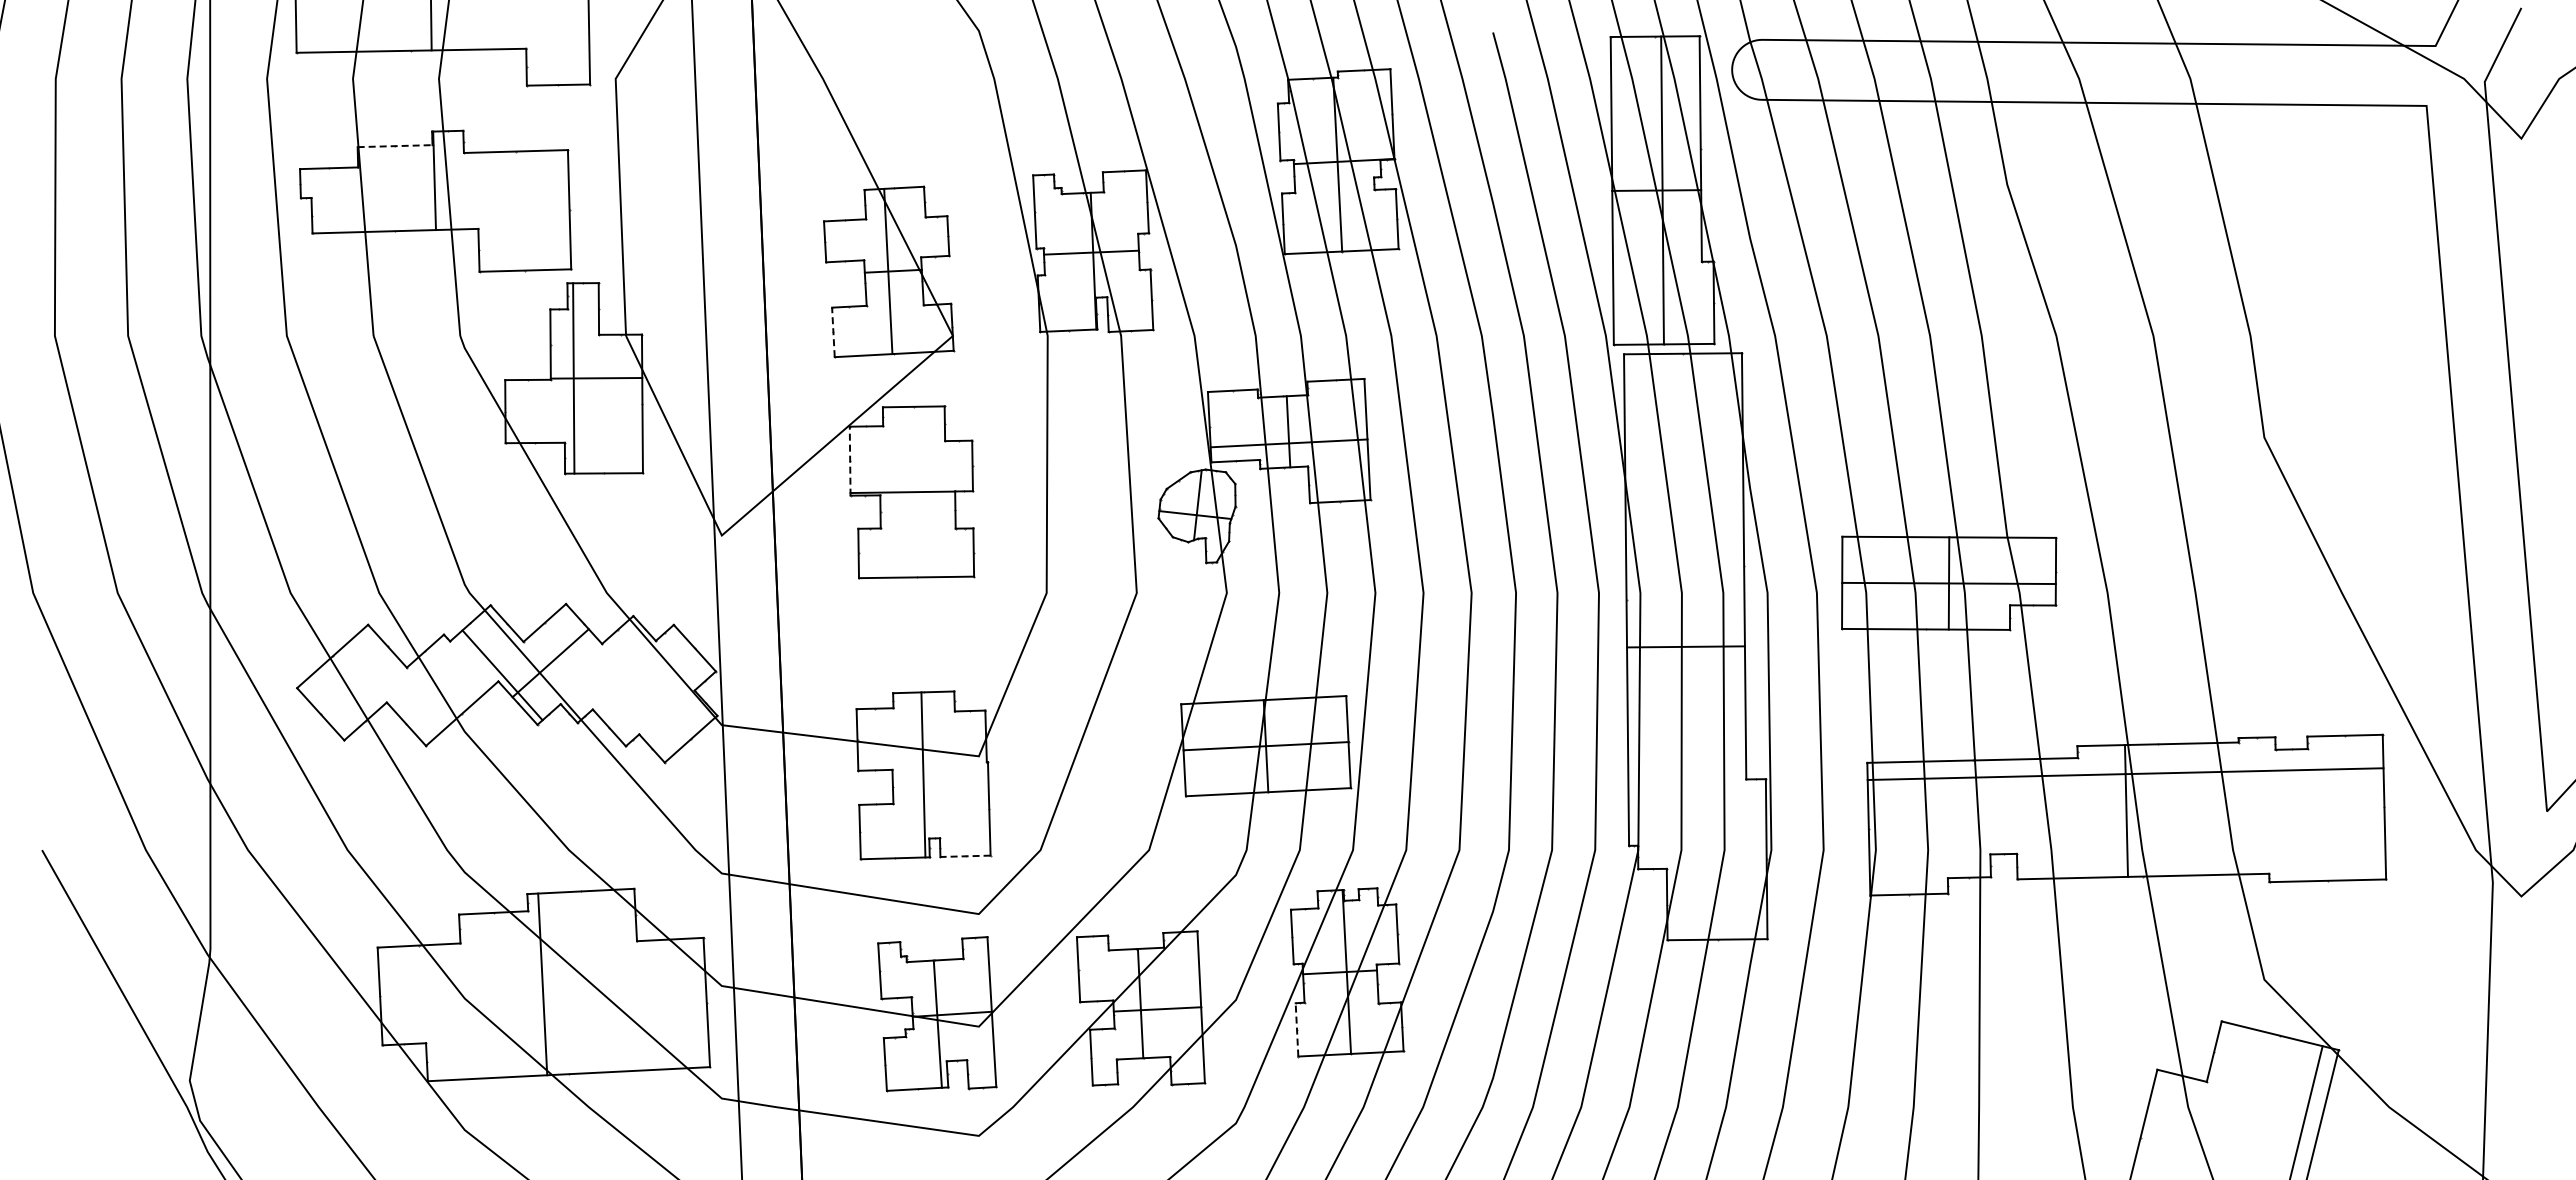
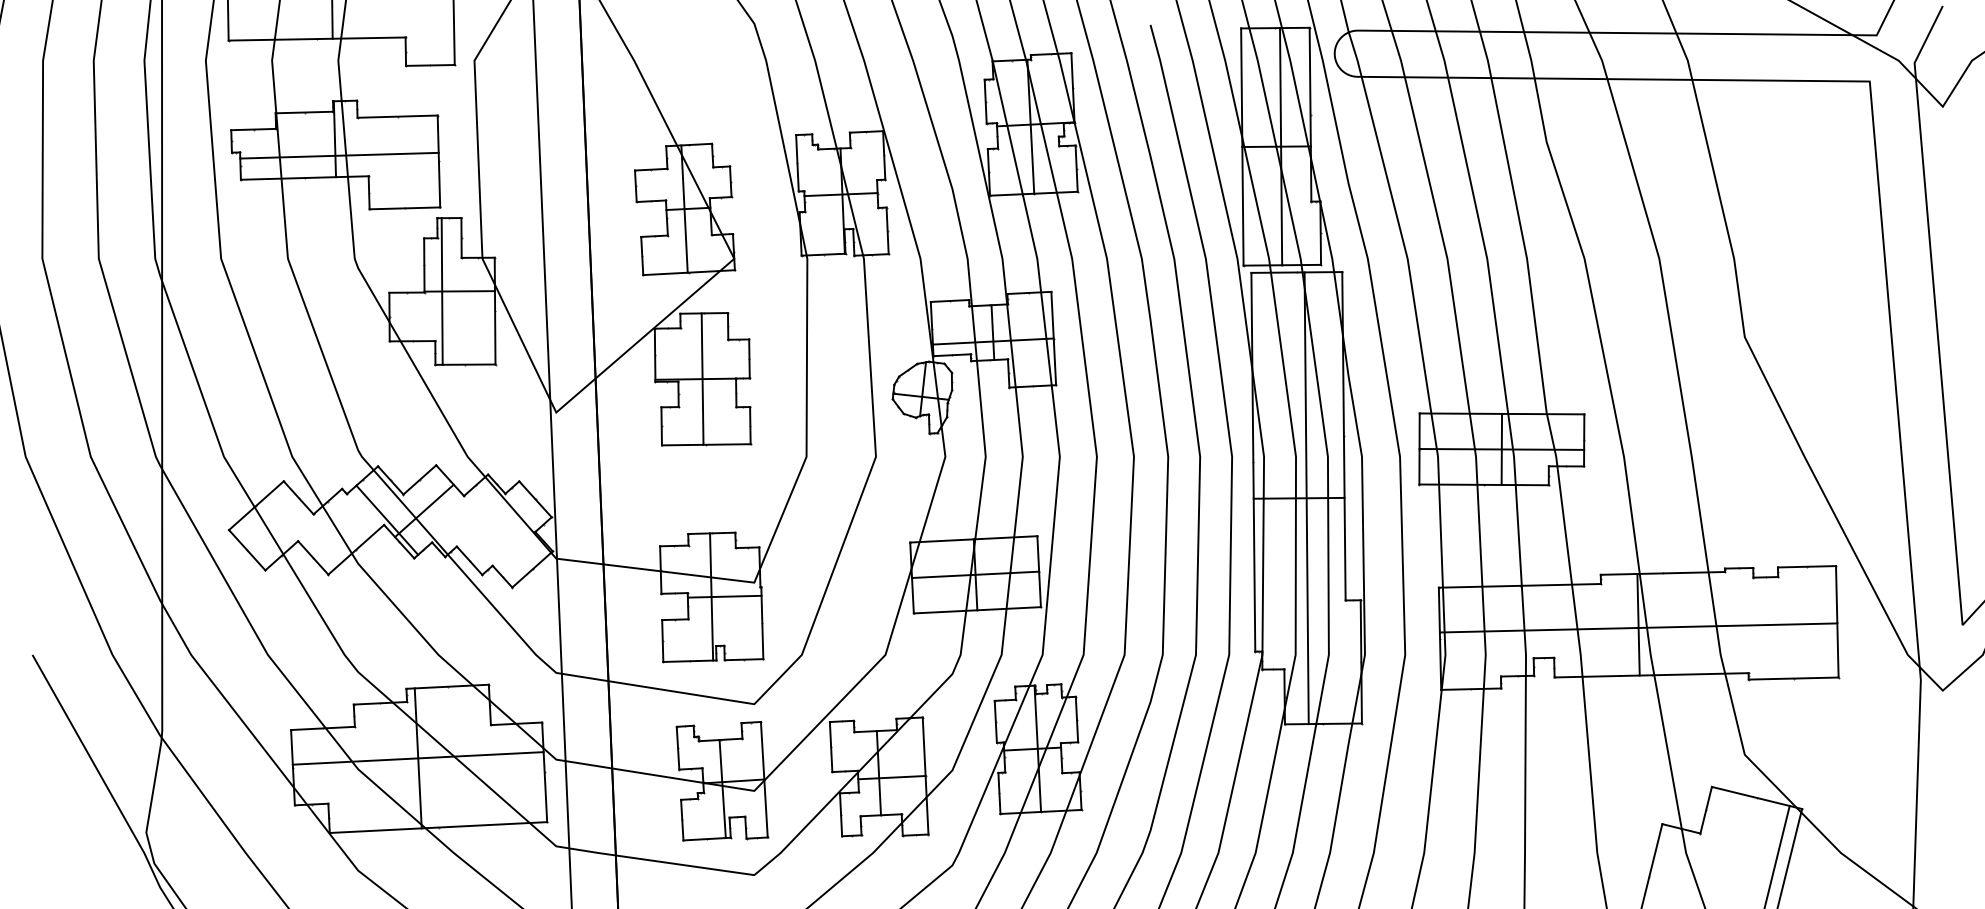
line: (395, 146) -> (304, 112), dashed -> solid
line: (440, 201) -> (339, 155), added
line: (833, 332) -> (642, 256), dashed -> solid
line: (850, 460) -> (655, 354), dashed -> solid
line: (911, 491) -> (702, 378), added
line: (1695, 646) -> (1306, 498), added
line: (940, 774) -> (724, 596), added
line: (2125, 774) -> (1638, 628), moved
line: (965, 856) -> (744, 659), dashed -> solid
line: (542, 984) -> (418, 758), added
line: (1297, 1029) -> (999, 793), dashed -> solid

